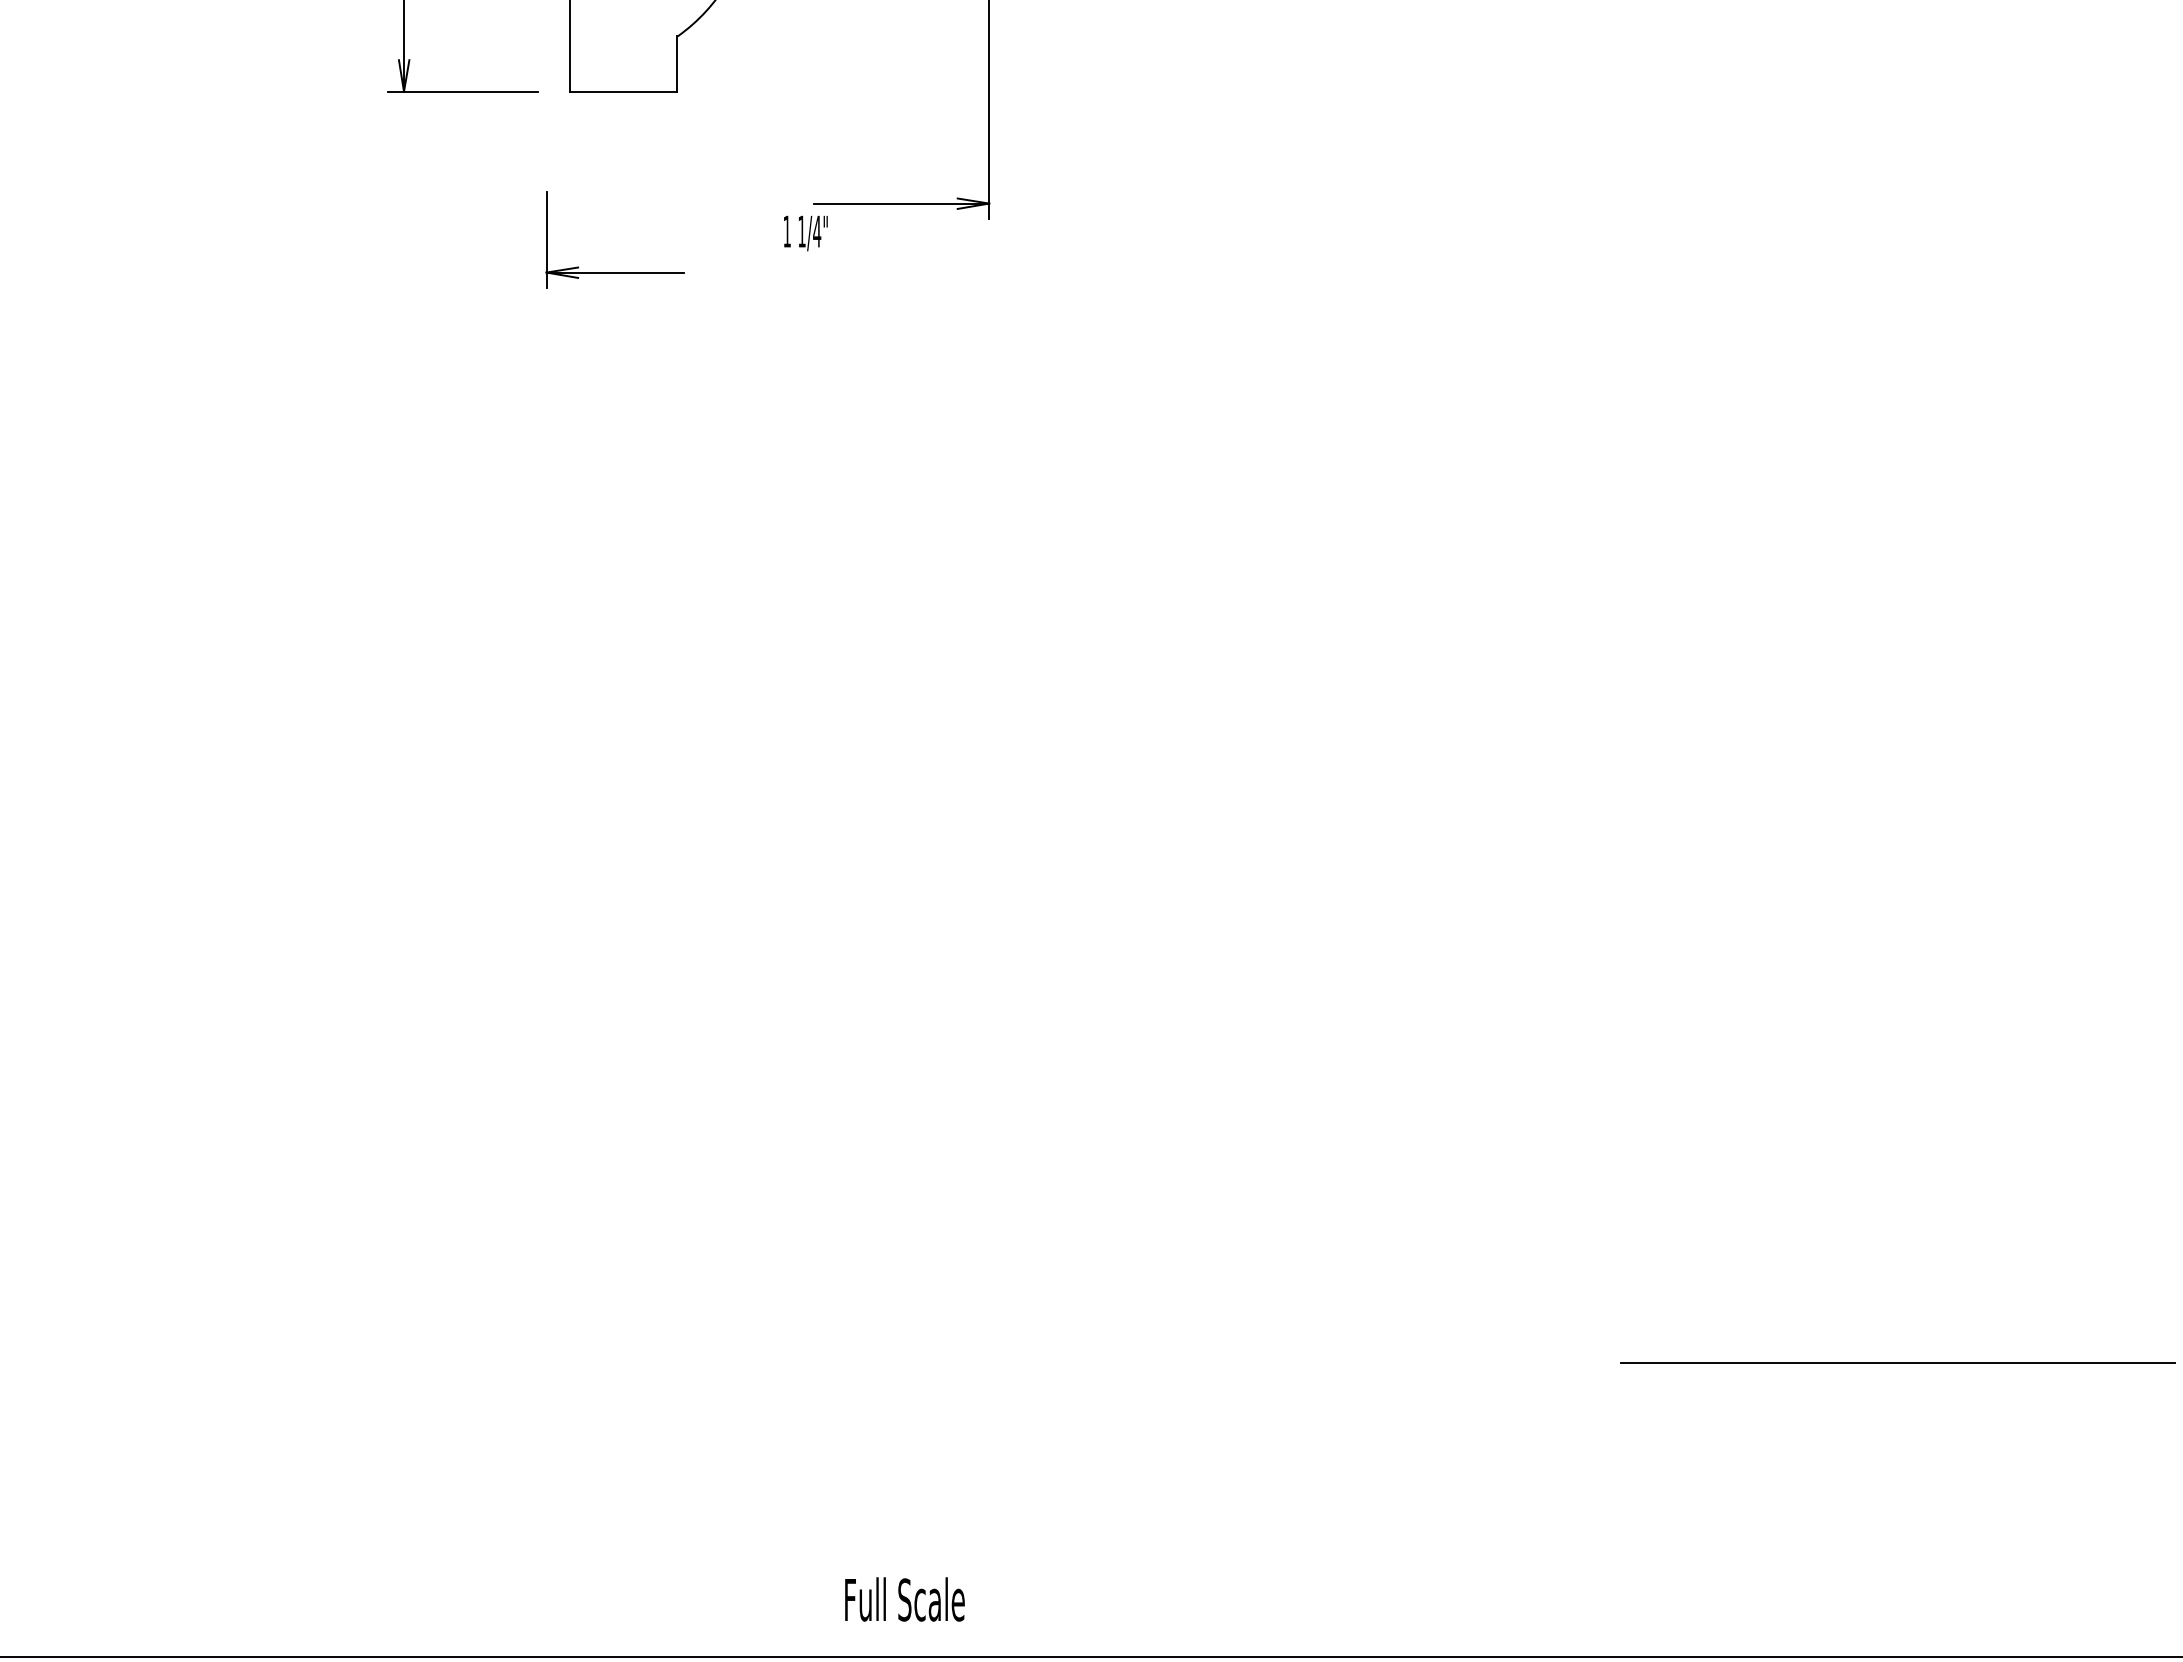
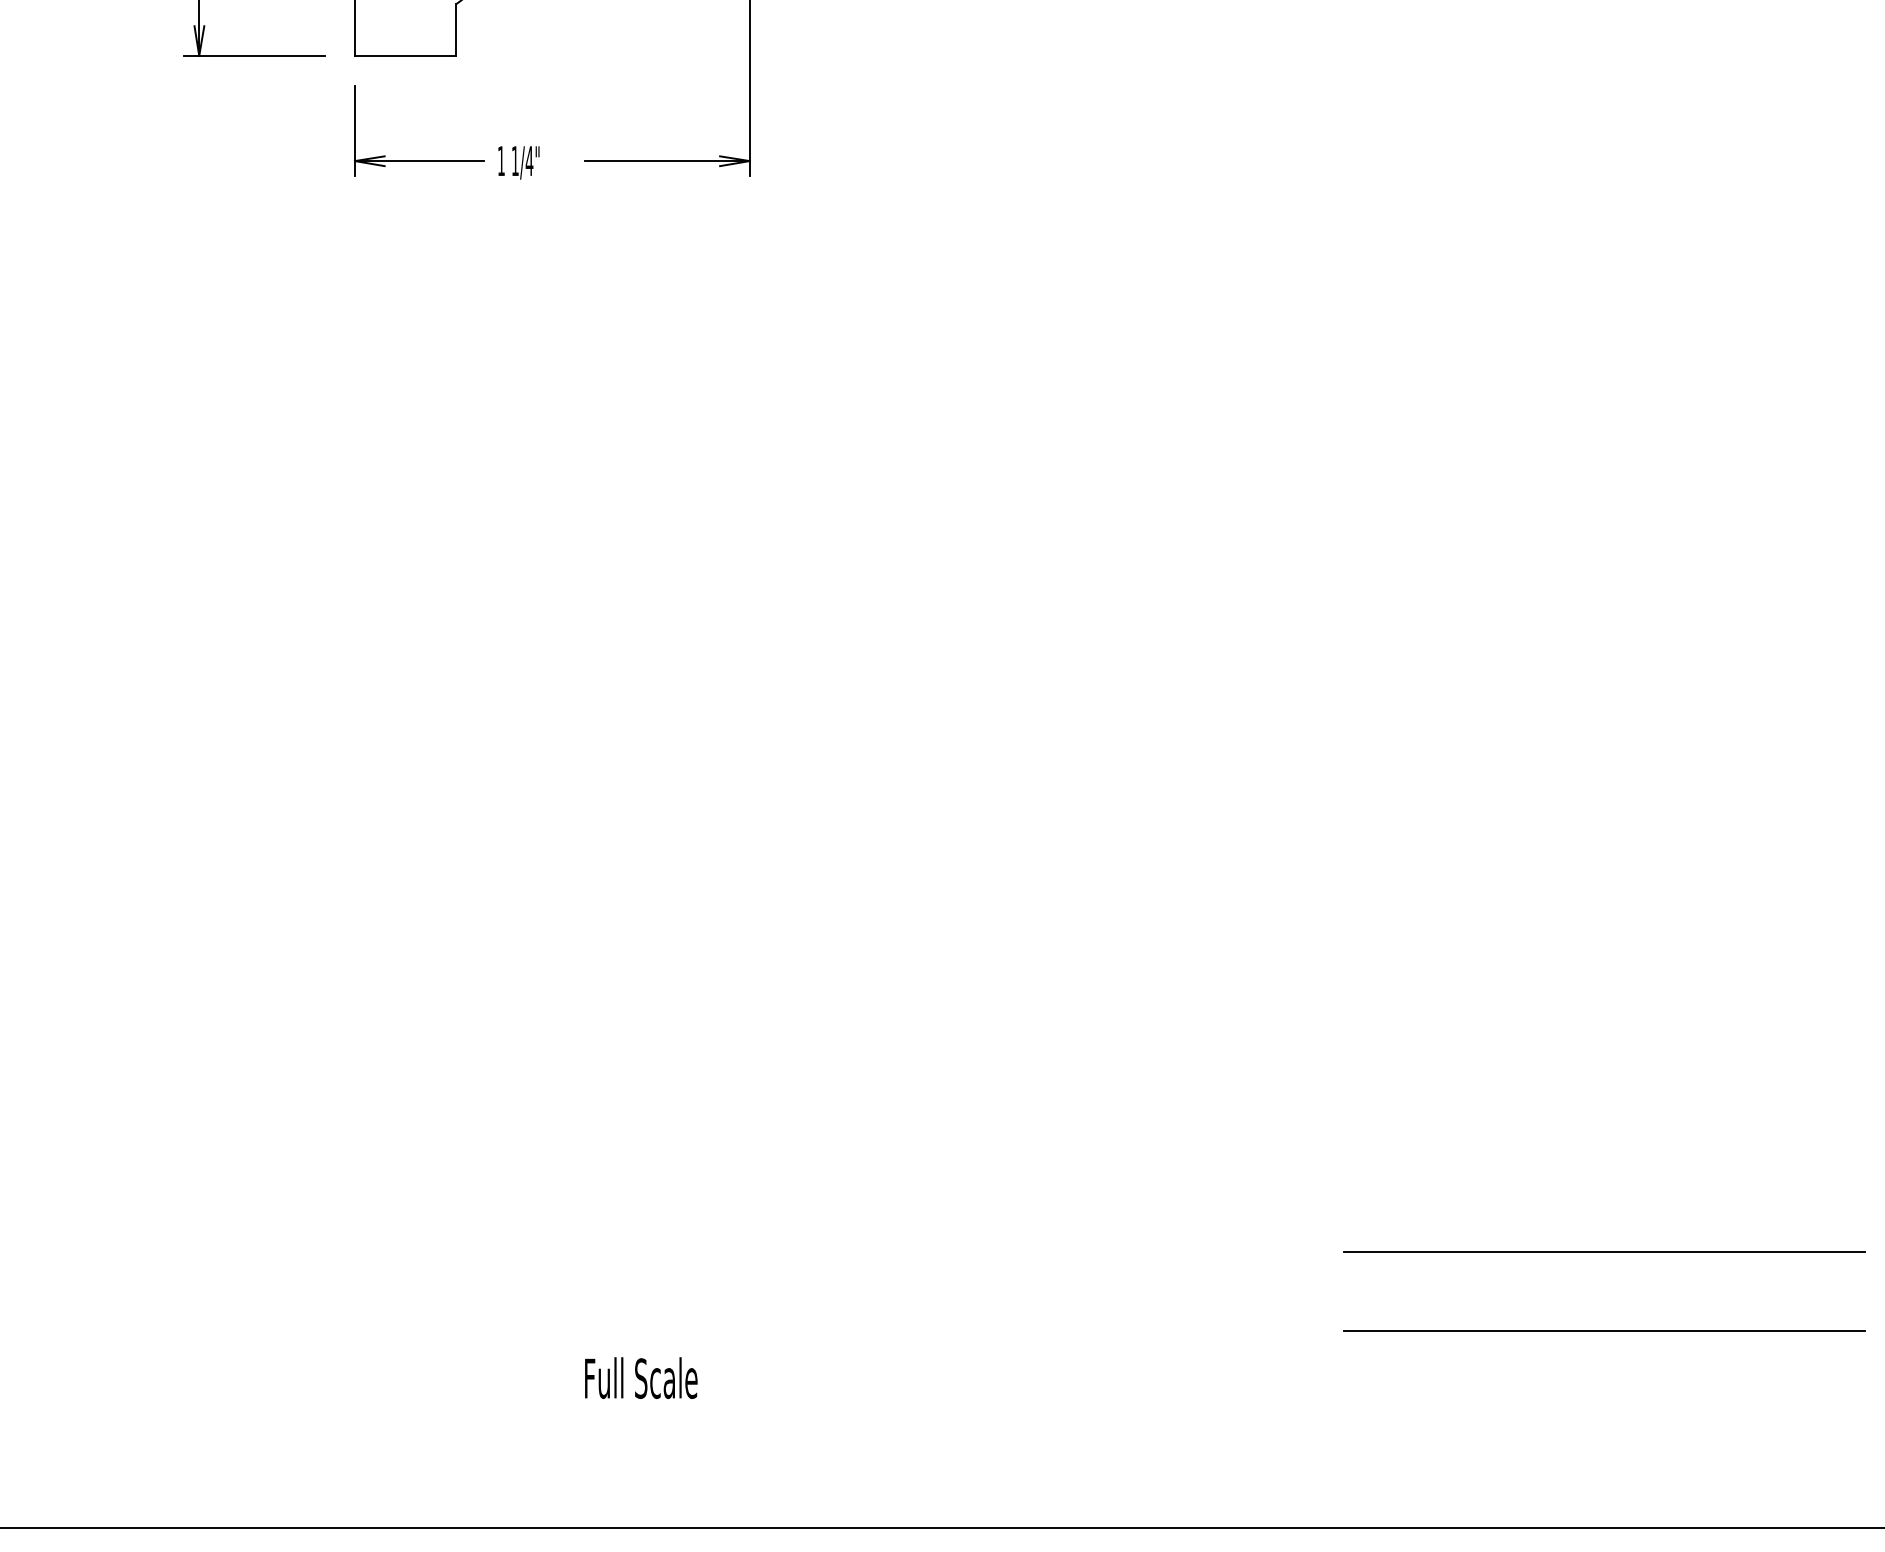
text: (805, 233) -> (518, 162), moved
part: (614, 272) -> (418, 161), moved
line: (1897, 1447) -> (1604, 1331), added
text: (904, 1599) -> (640, 1378), moved

